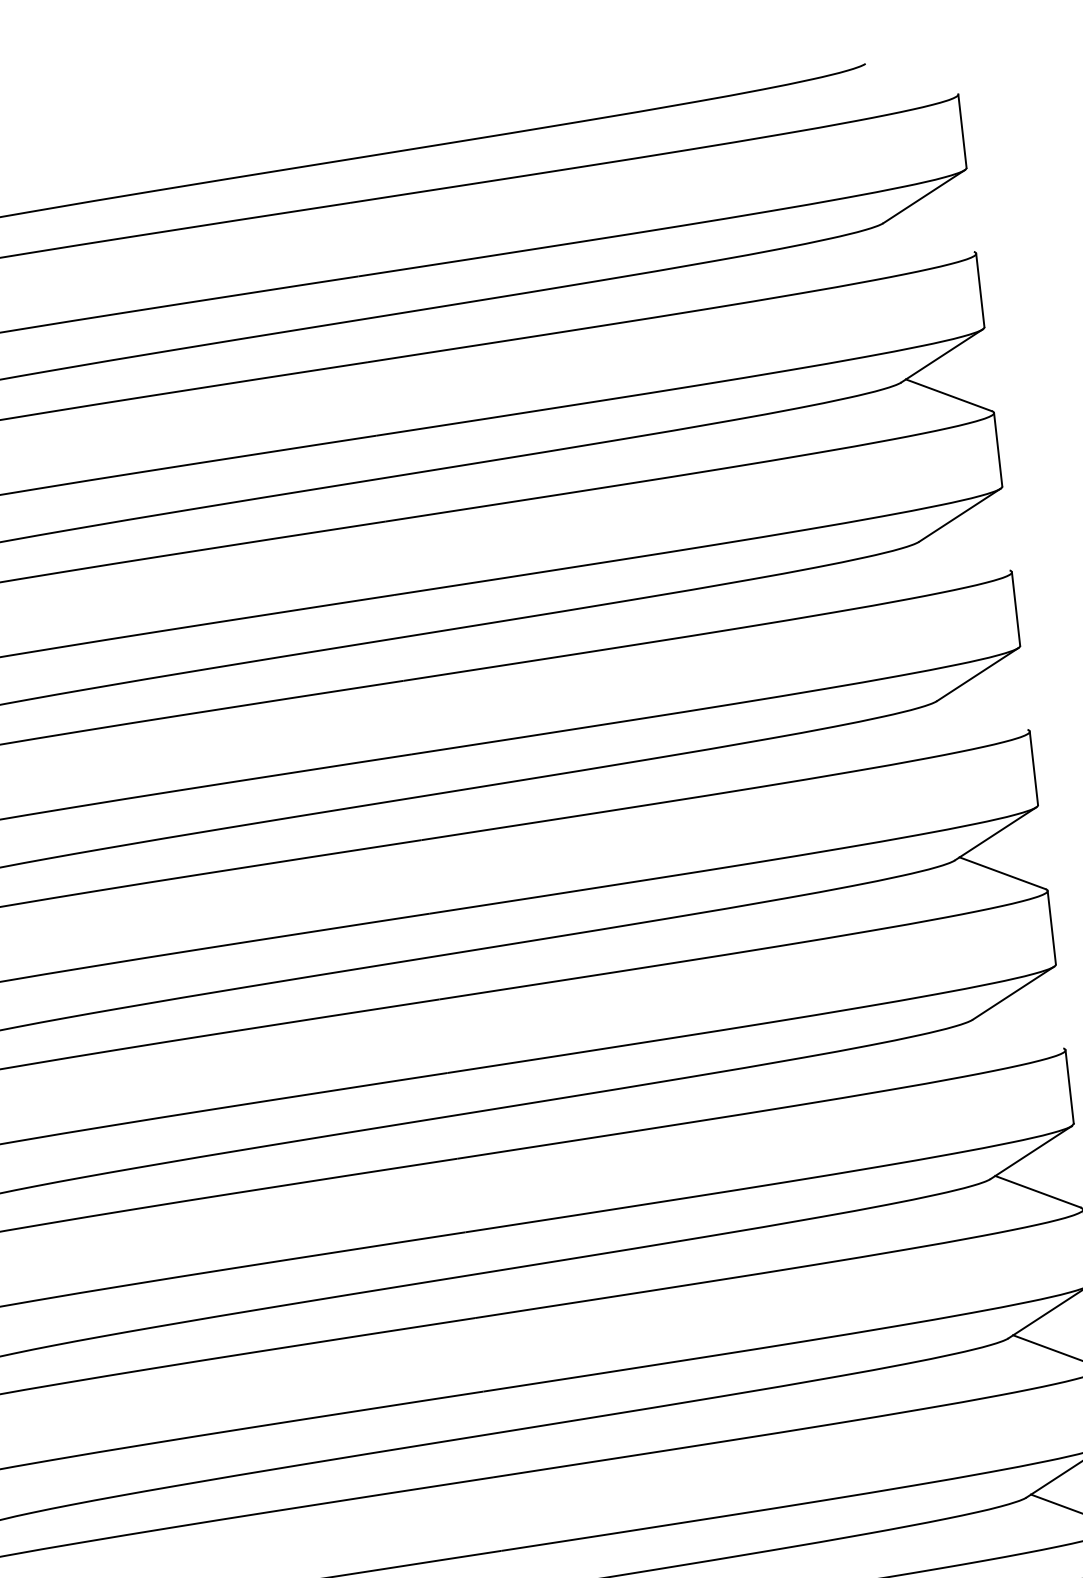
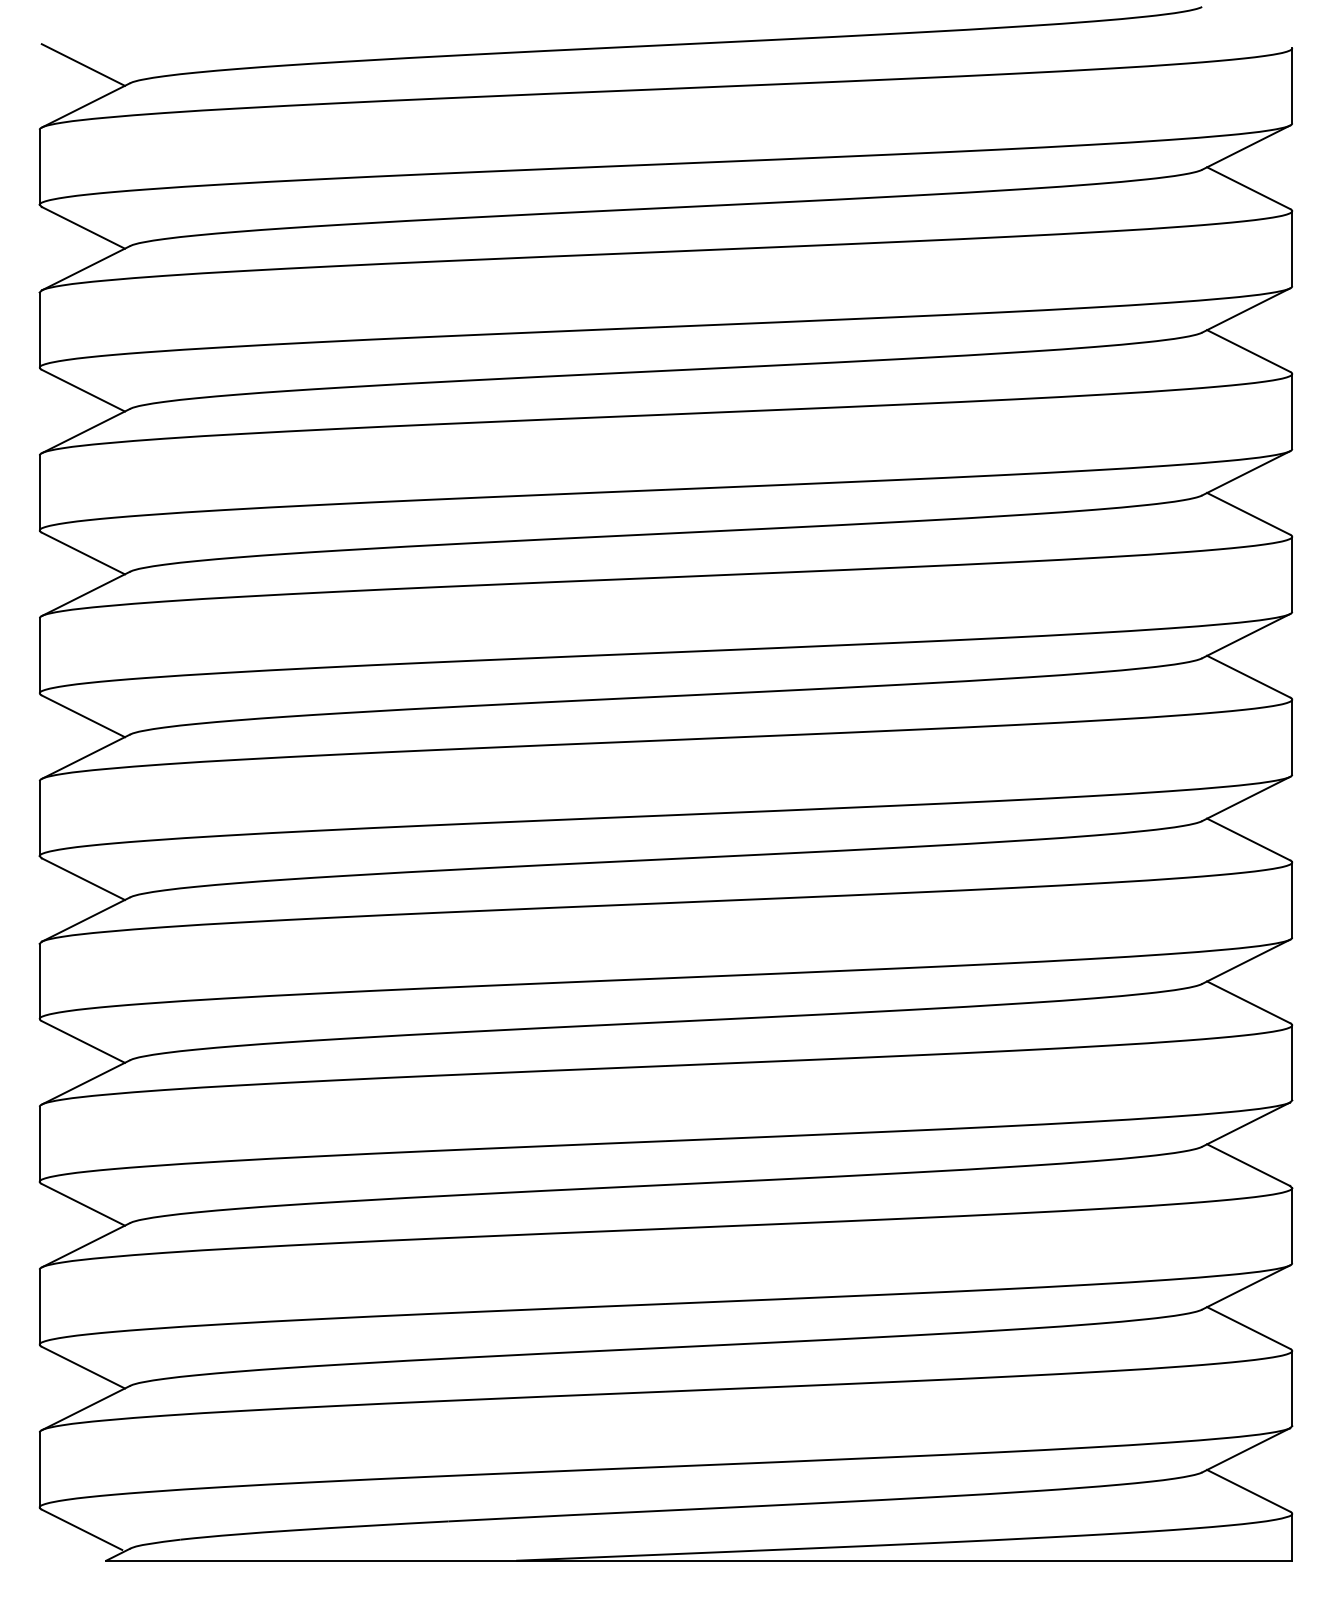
line: (930, 236) -> (1248, 188), added
line: (966, 554) -> (1248, 513), added
line: (984, 713) -> (1248, 676), added
line: (1020, 1032) -> (1248, 1002), added

